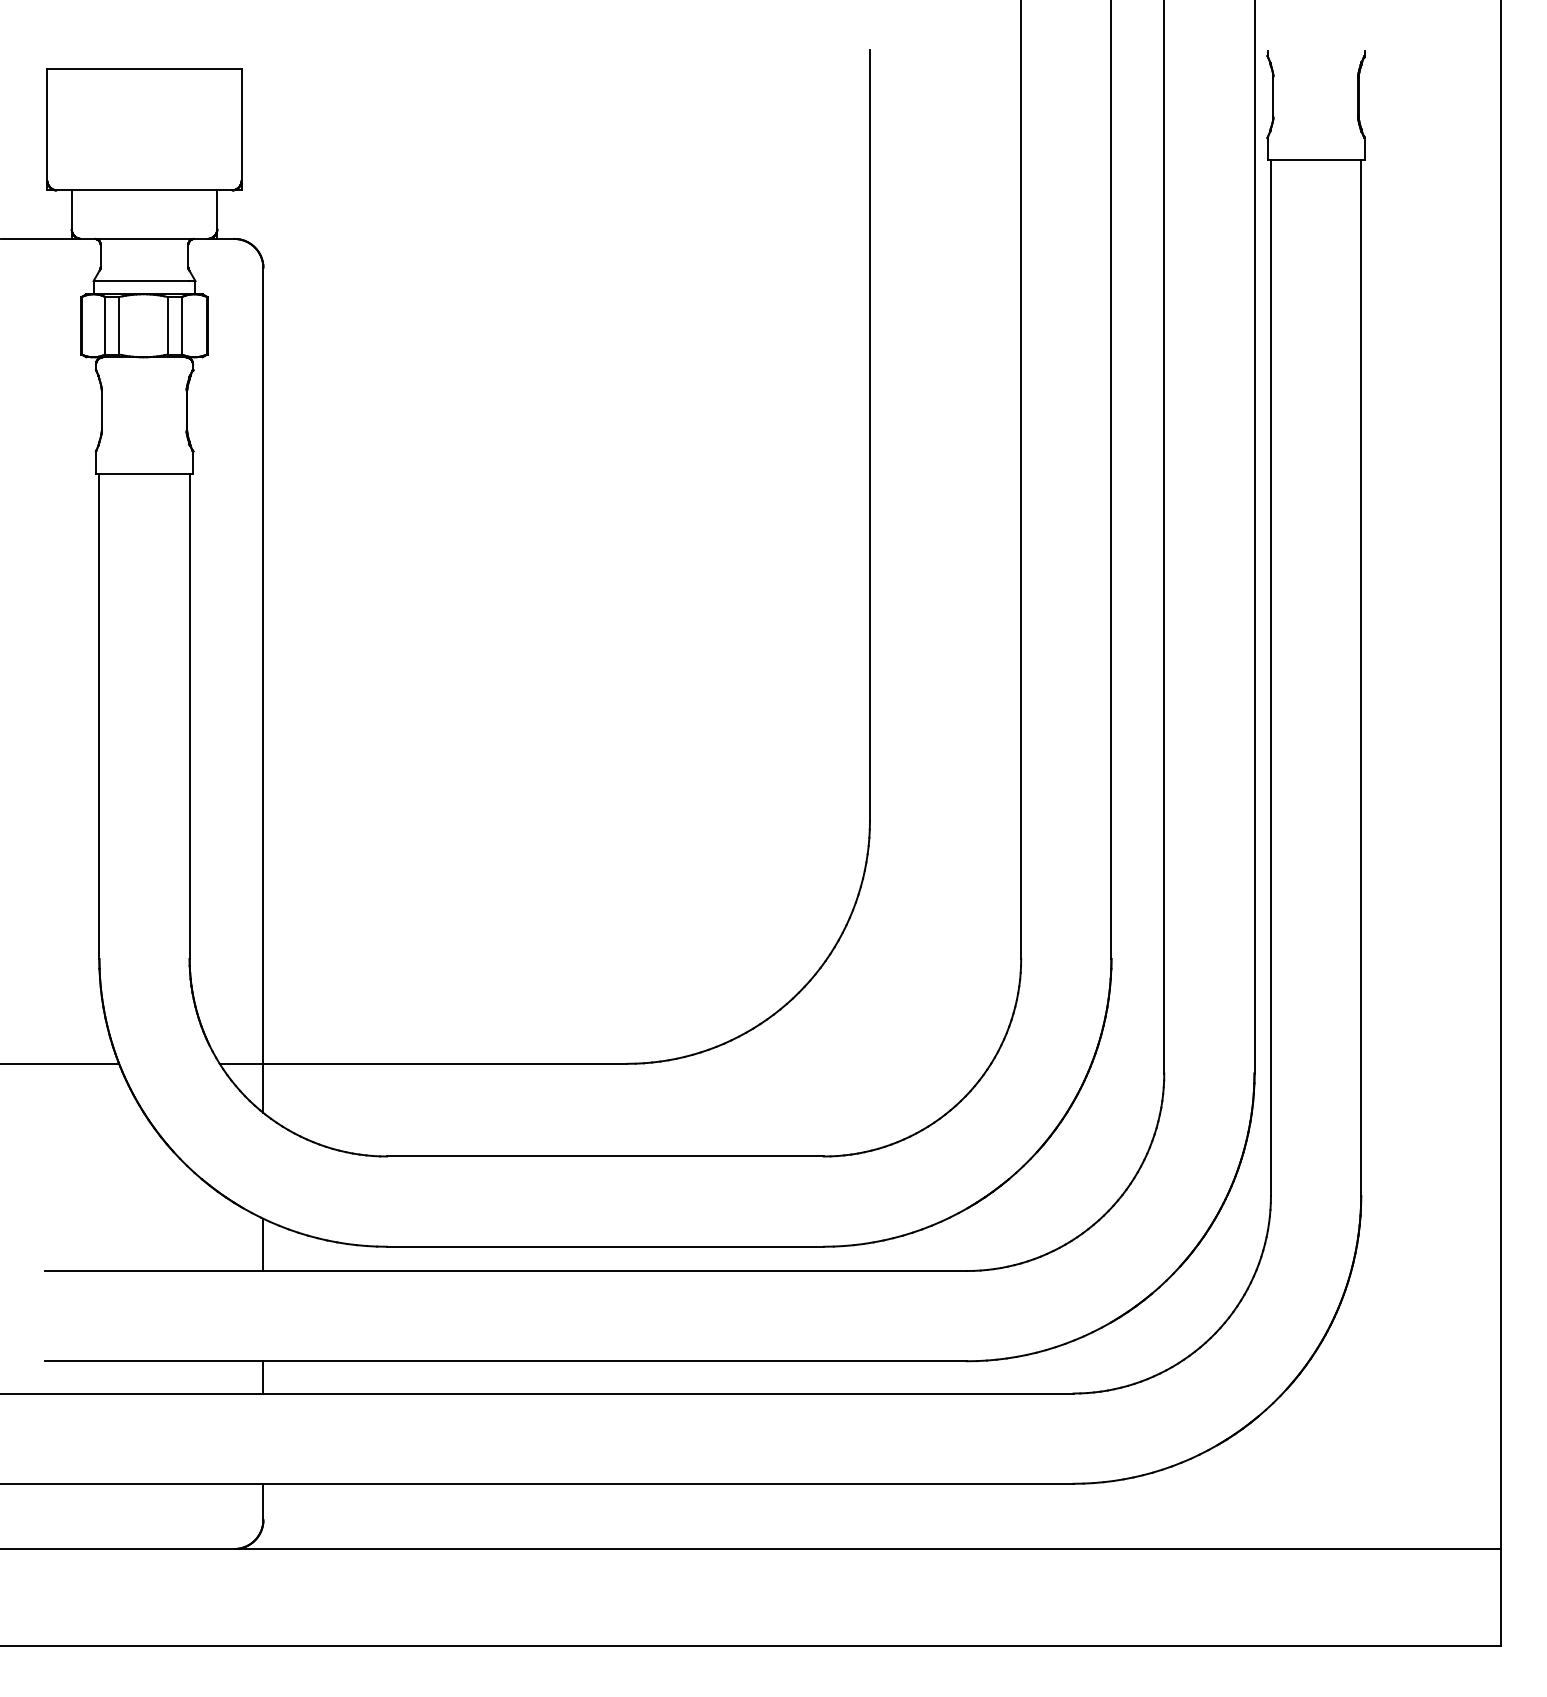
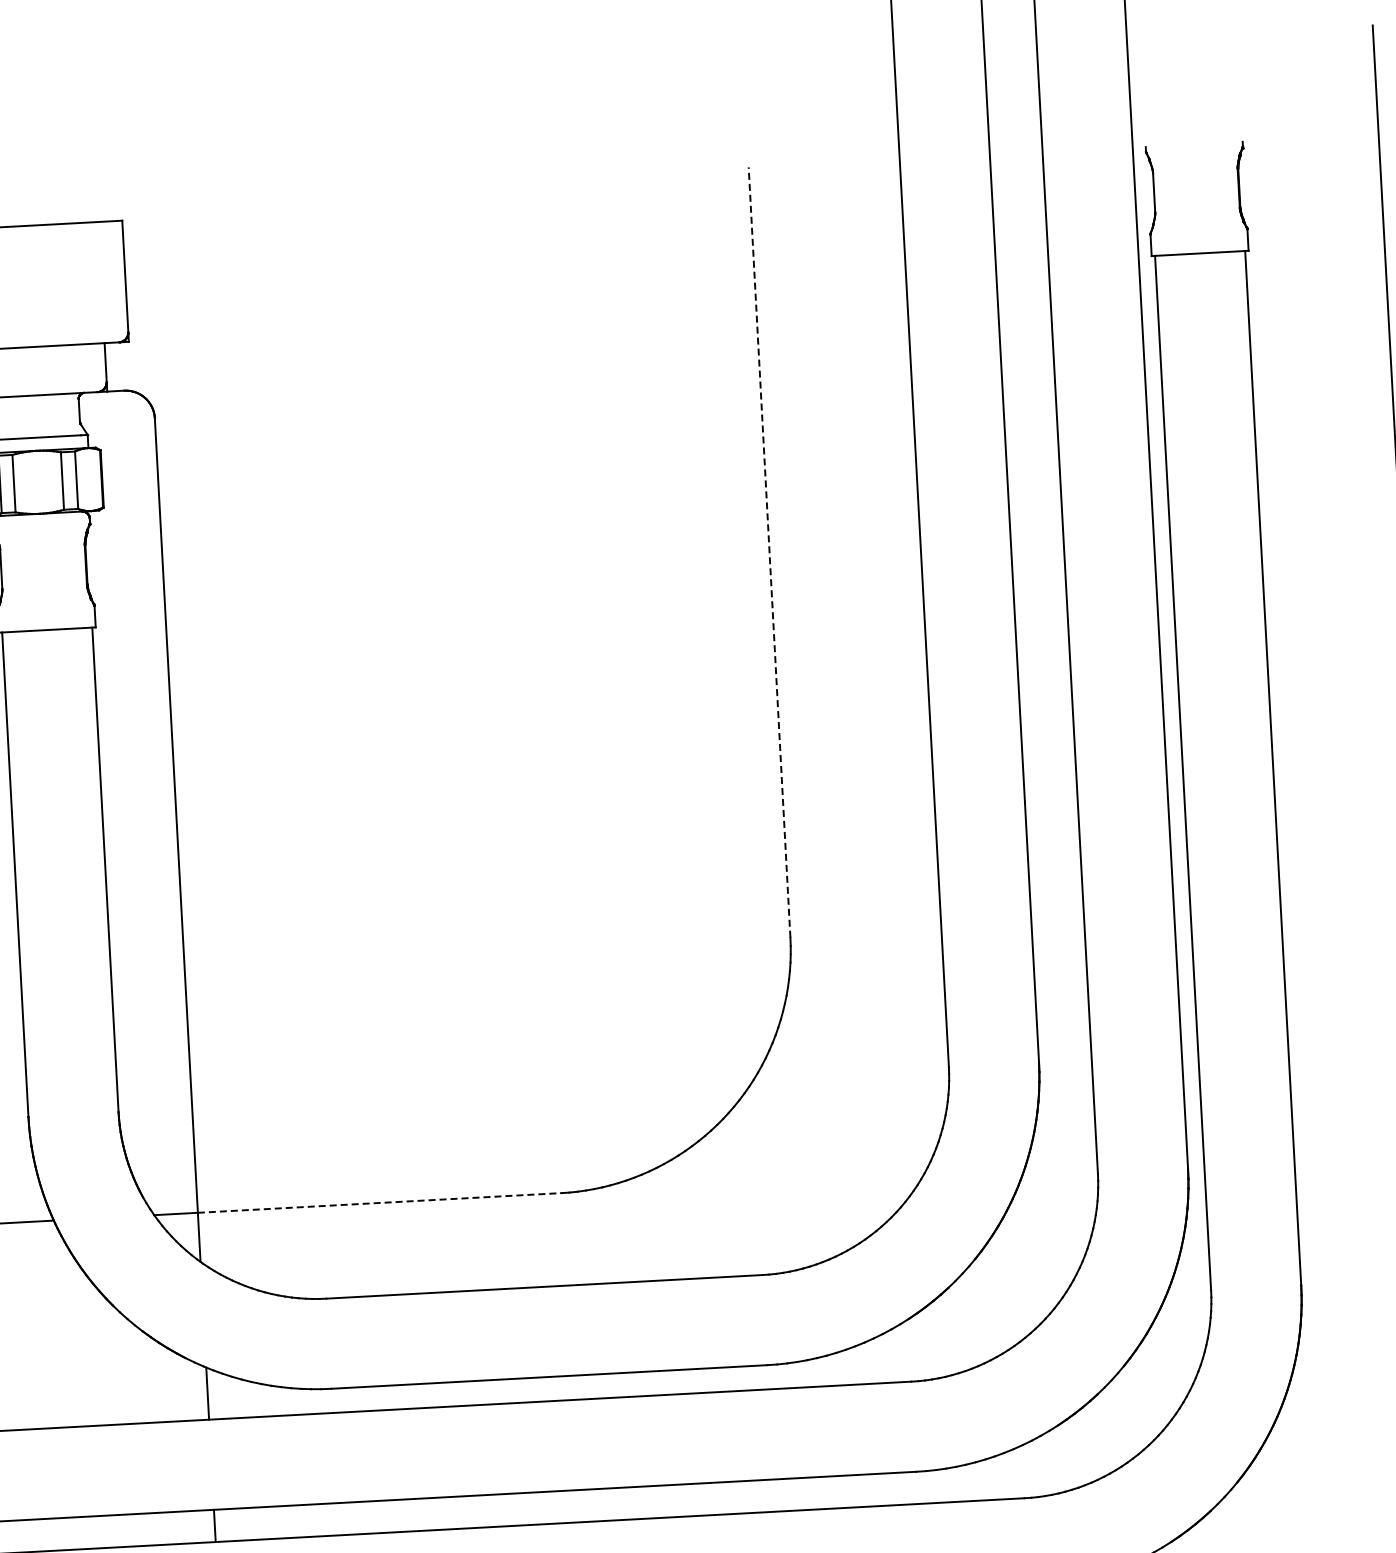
line: (869, 435) -> (769, 552), solid -> dashed
line: (445, 1063) -> (379, 1202), solid -> dashed

